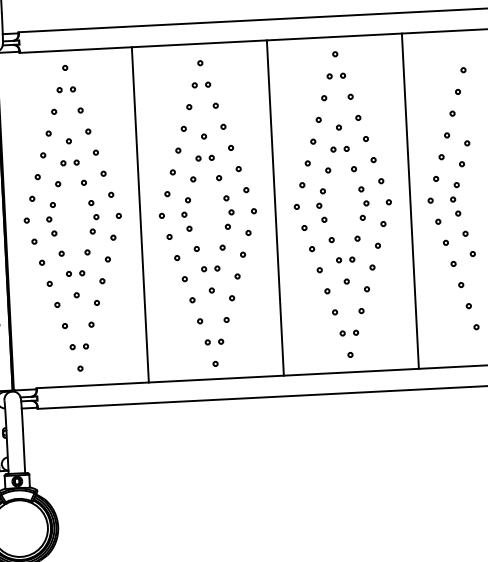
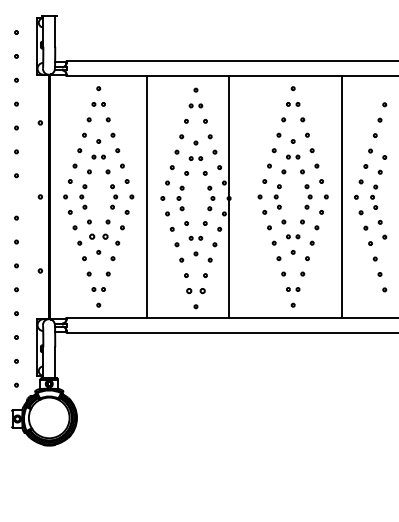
line: (275, 207) -> (228, 196), moved
part: (75, 273) -> (98, 236), size x1.4
part: (213, 341) -> (195, 290), size x1.4

